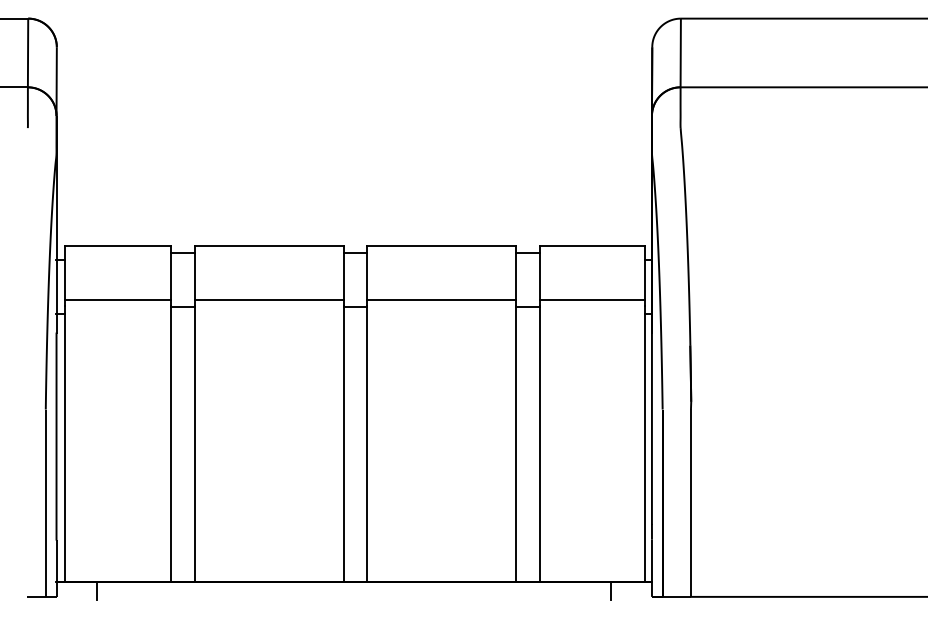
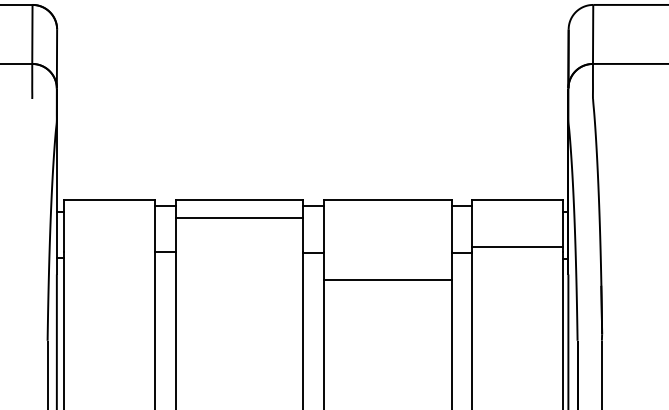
line: (117, 299) -> (109, 246), removed
line: (268, 300) -> (238, 217), moved
line: (441, 300) -> (387, 279), moved

